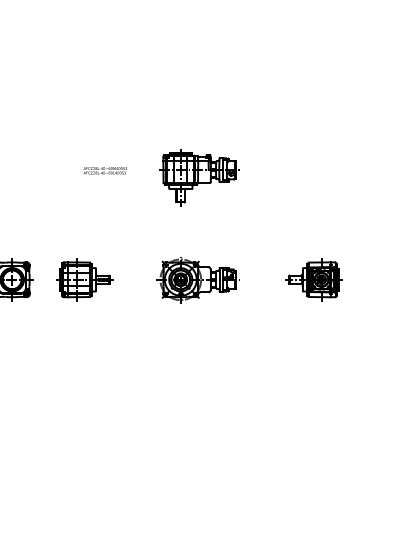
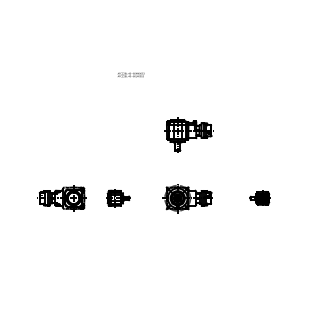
text: (105, 169) -> (131, 74), moved
part: (84, 280) -> (118, 198), size x0.7
part: (313, 280) -> (259, 198), size x0.6

